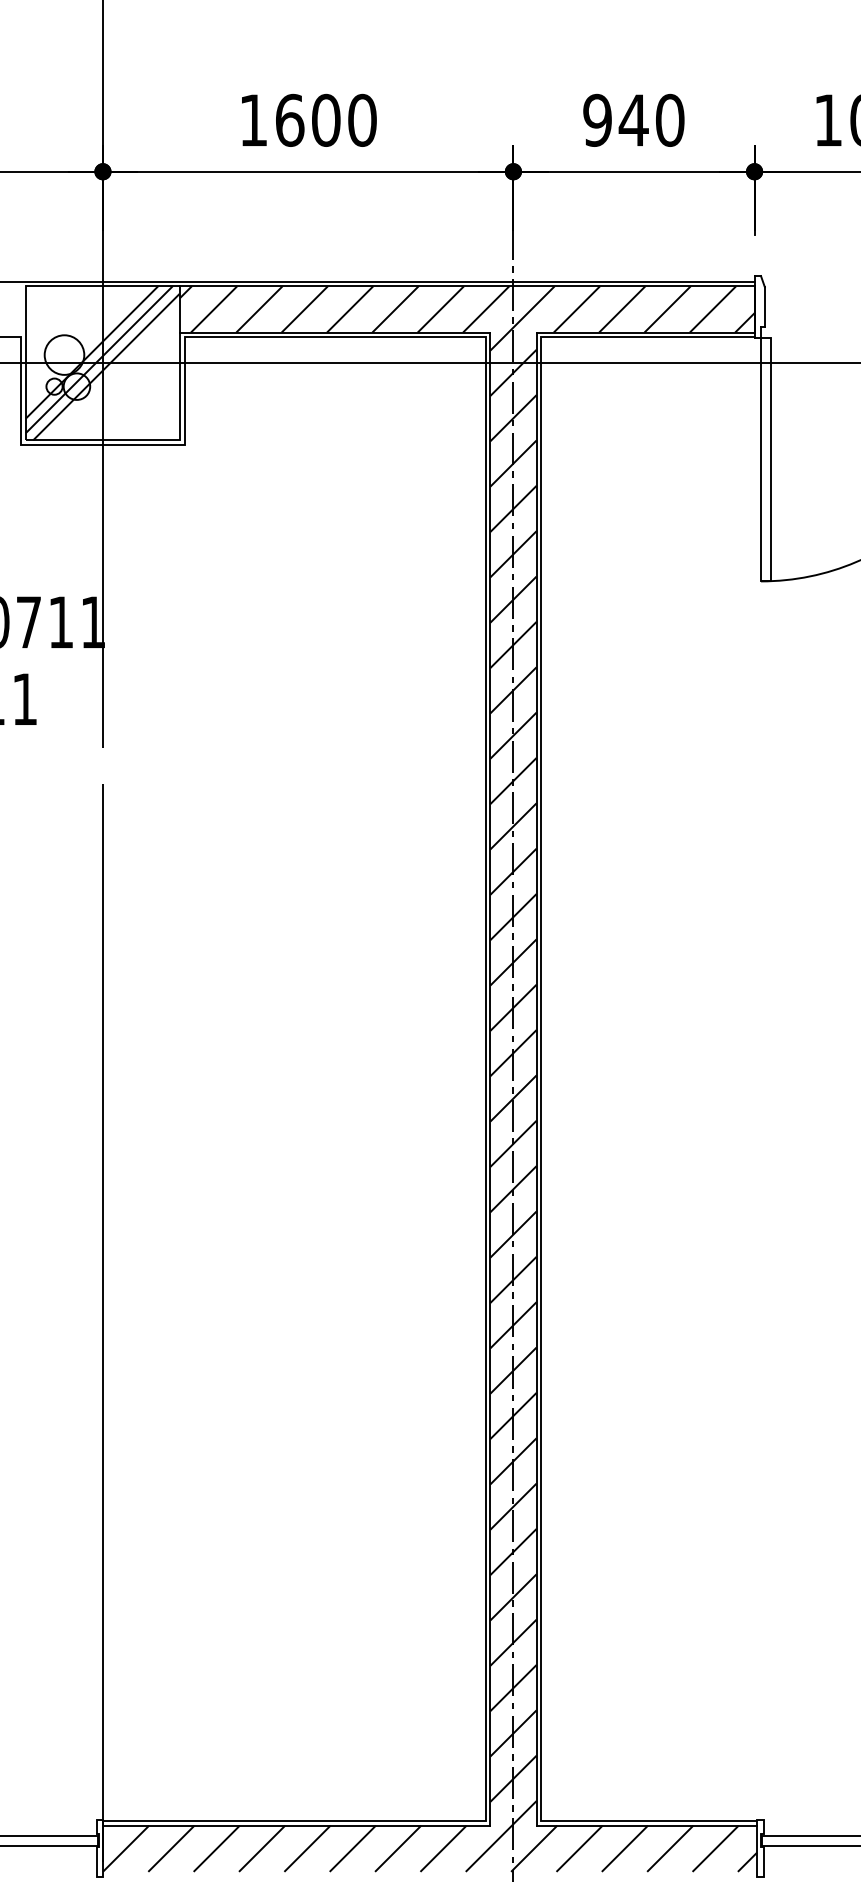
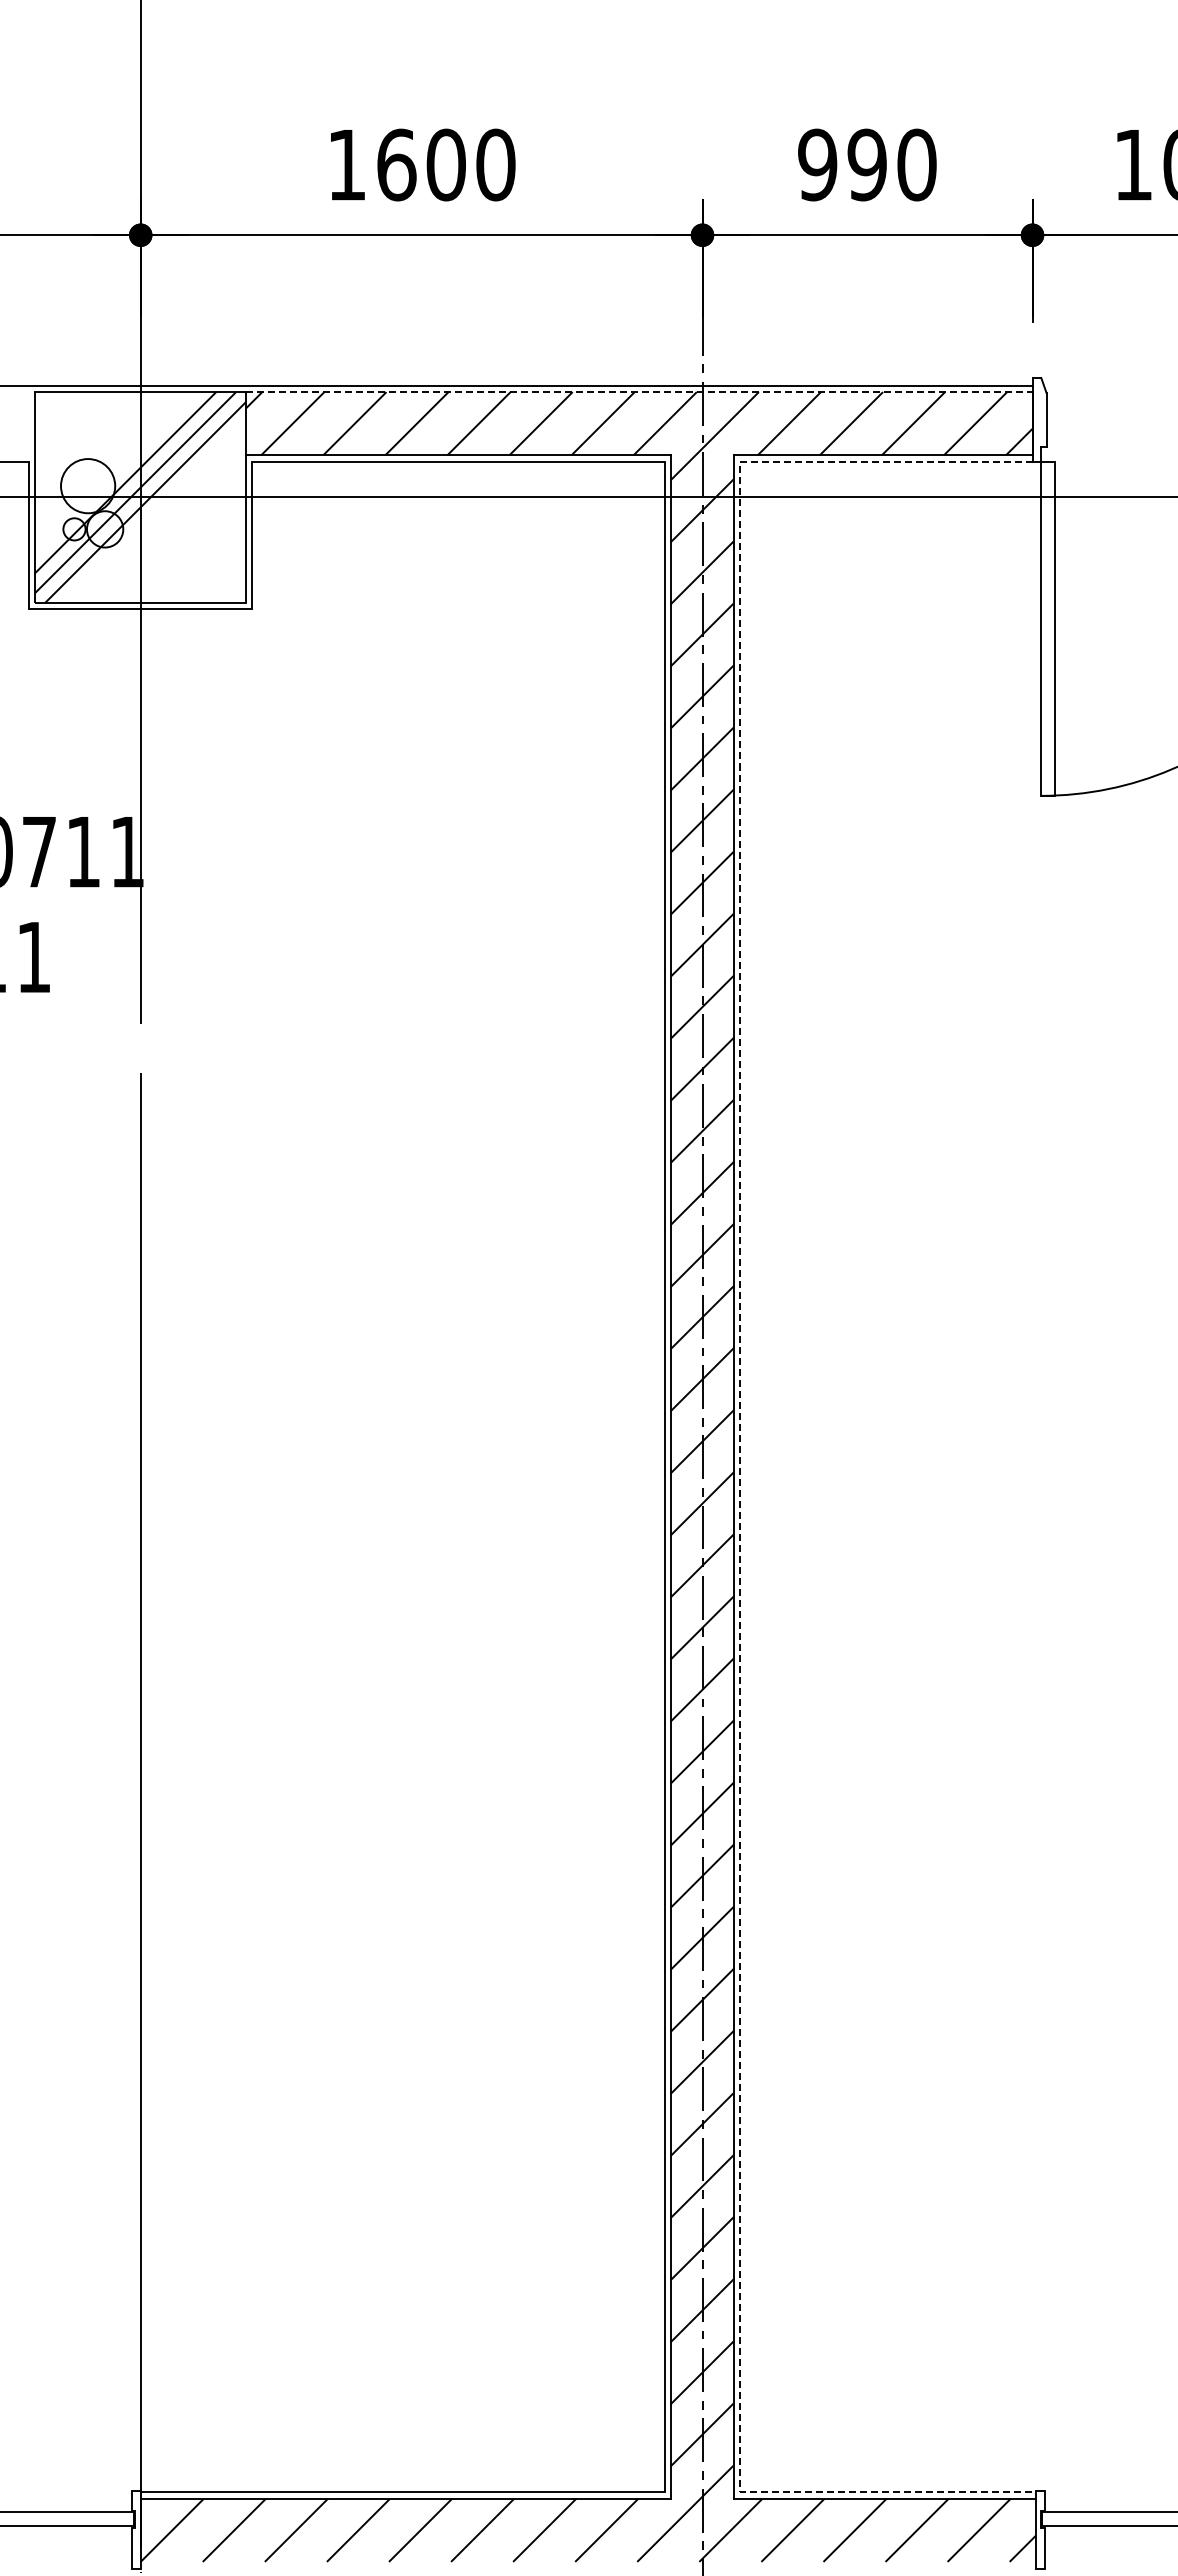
text: (633, 120) -> (866, 164), 940 -> 990
line: (467, 286) -> (639, 392), solid -> dashed
line: (541, 1080) -> (740, 1478), solid -> dashed

